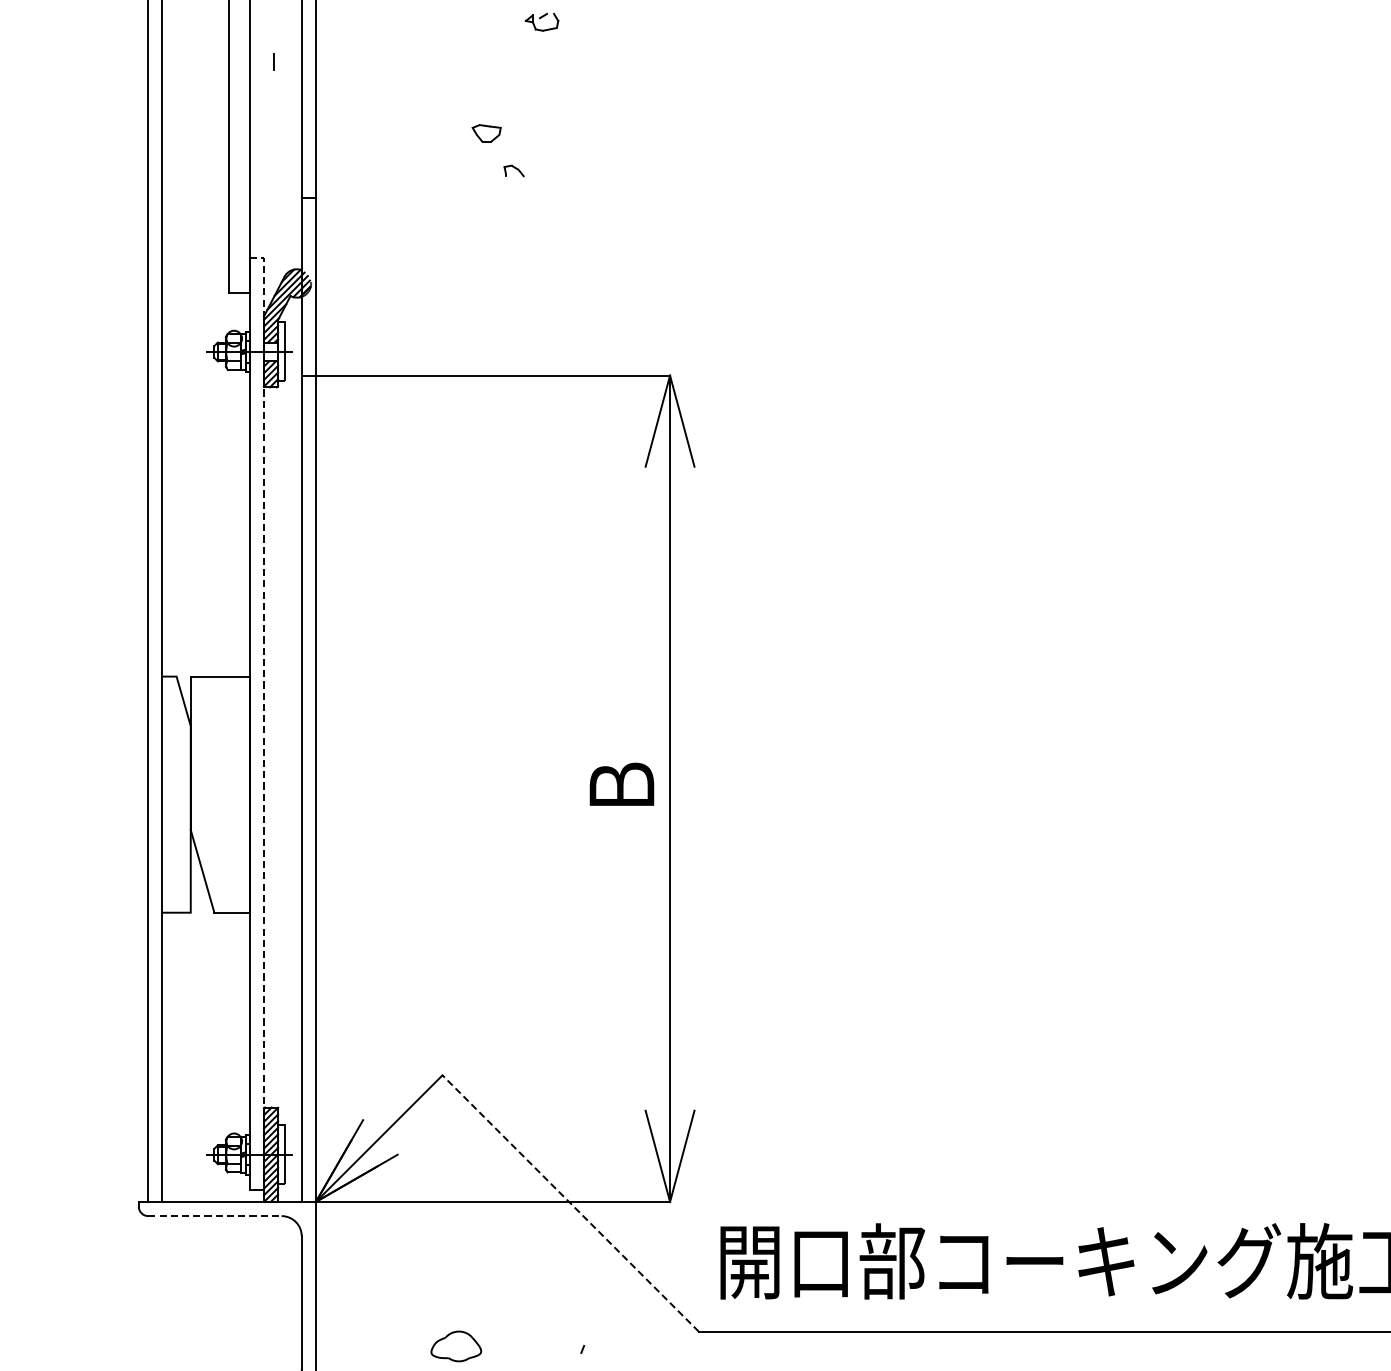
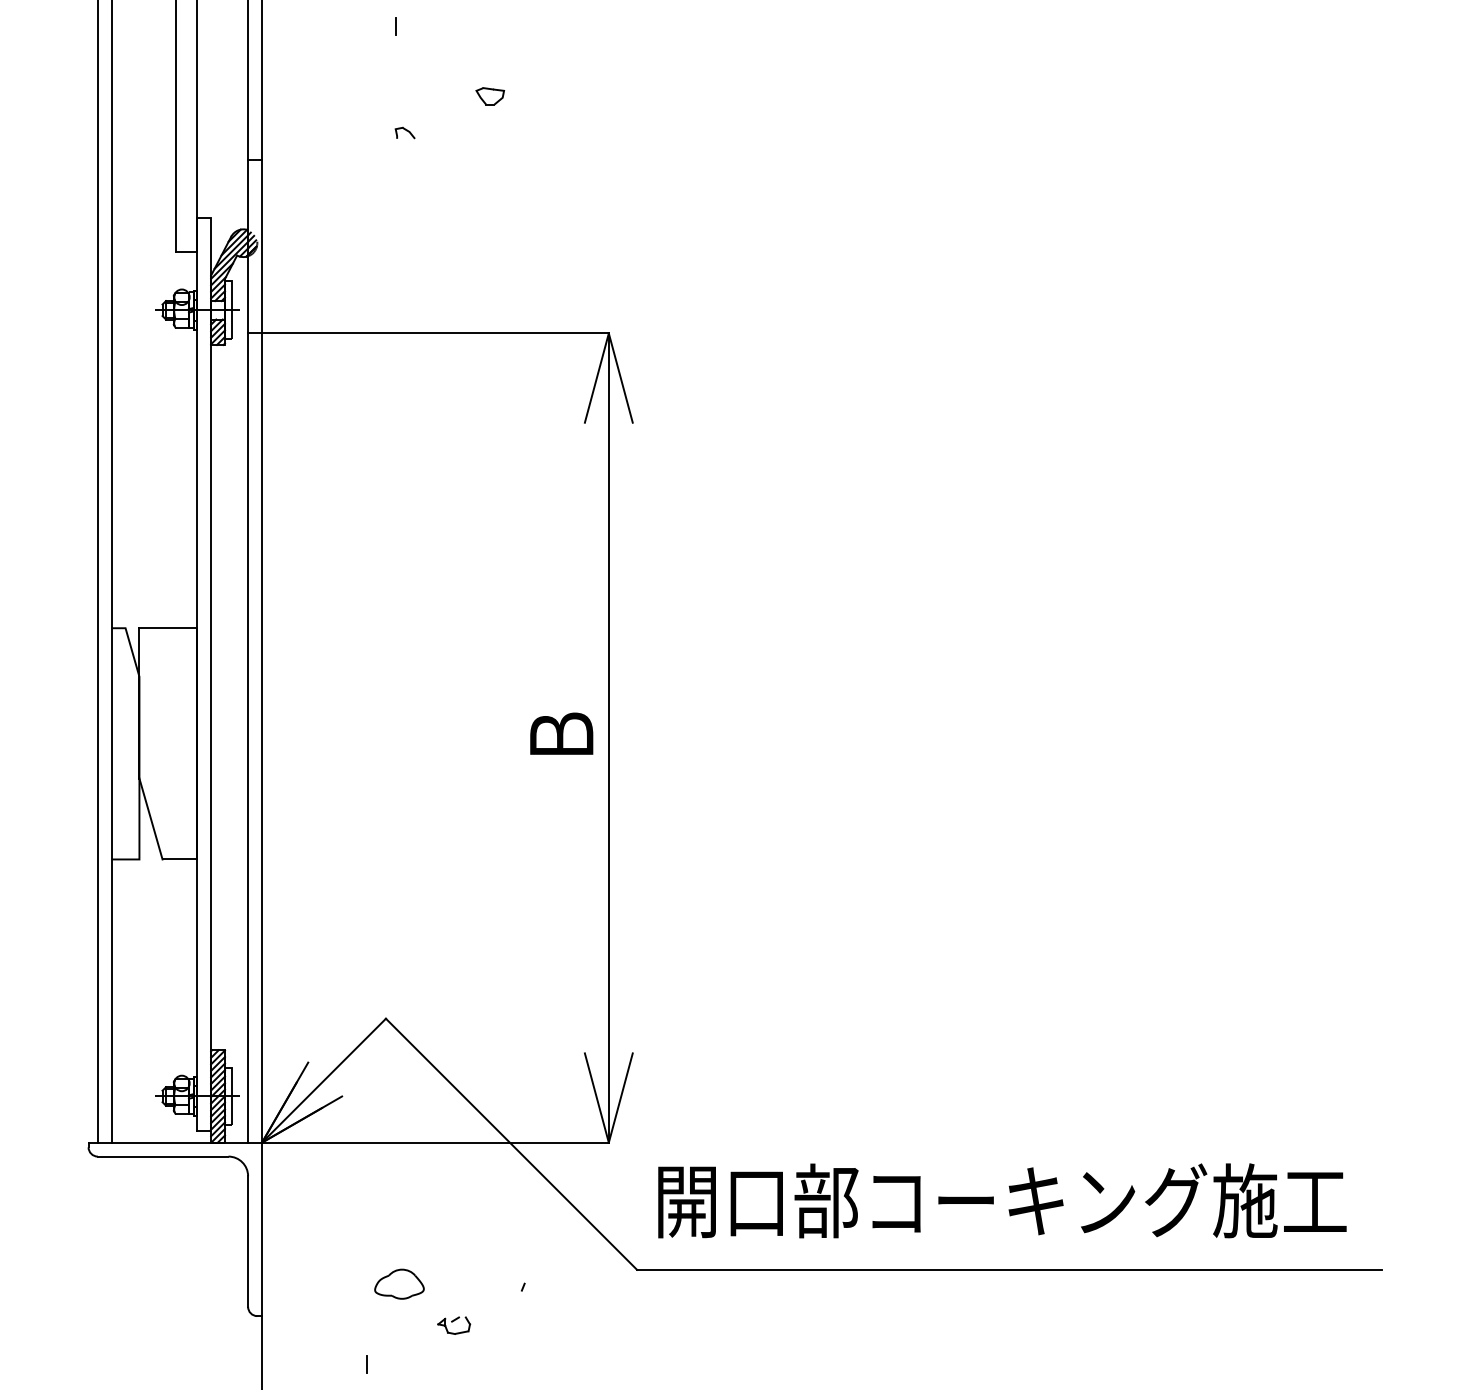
line: (273, 62) -> (395, 26), moved
part: (486, 133) -> (490, 96), moved
part: (513, 170) -> (404, 132), moved
line: (264, 716) -> (211, 667), dashed -> solid
line: (570, 1203) -> (511, 1144), dashed -> solid
line: (215, 1216) -> (163, 1156), dashed -> solid

